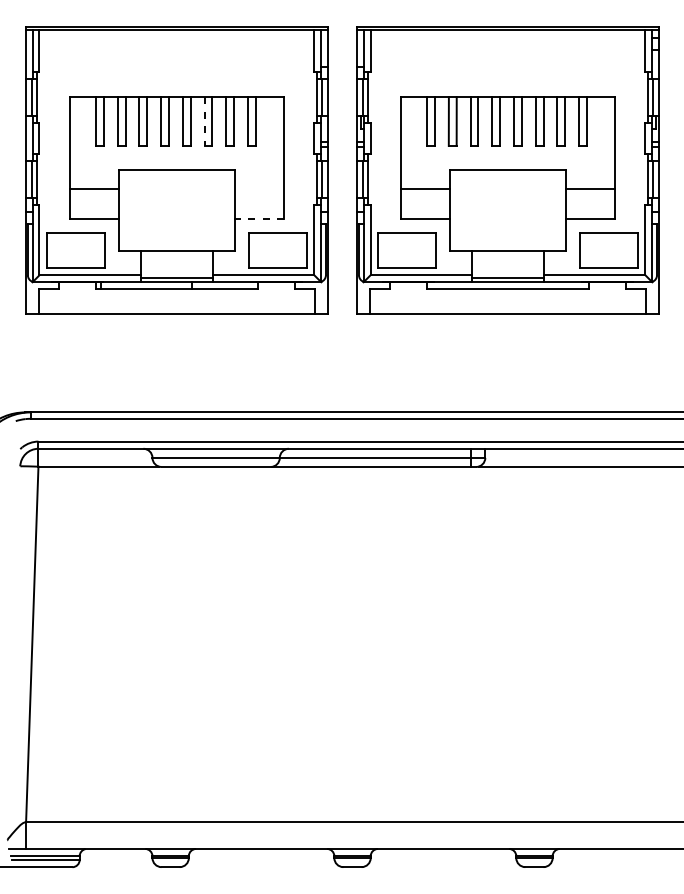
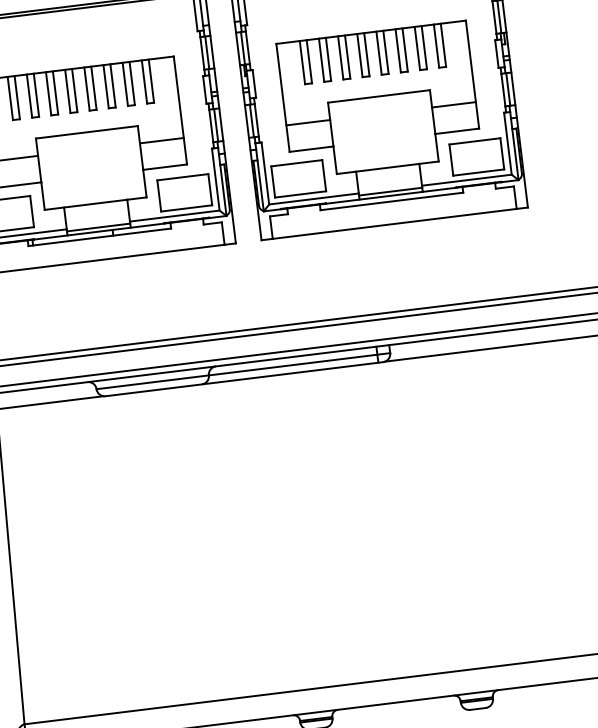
line: (204, 121) -> (106, 86), dashed -> solid
line: (259, 189) -> (161, 140), added
line: (259, 219) -> (165, 167), dashed -> solid

